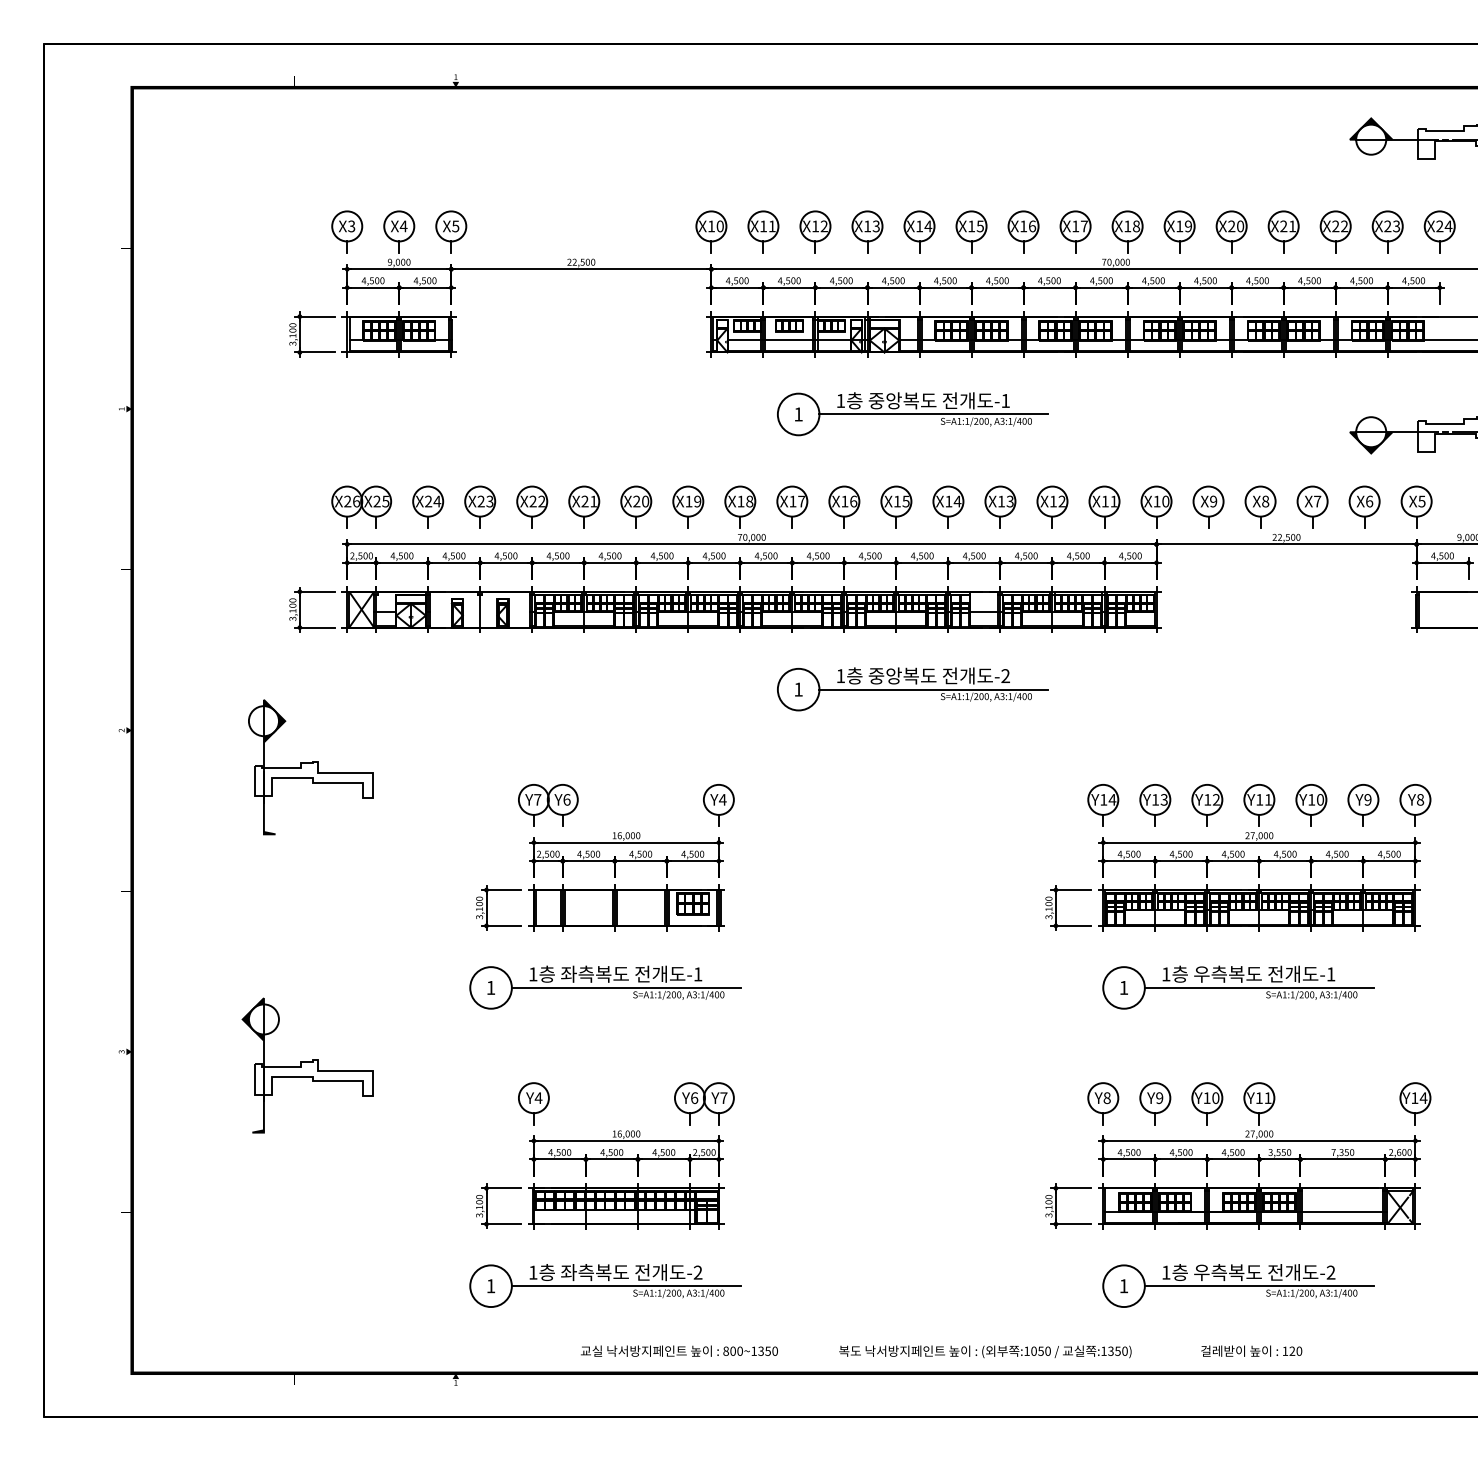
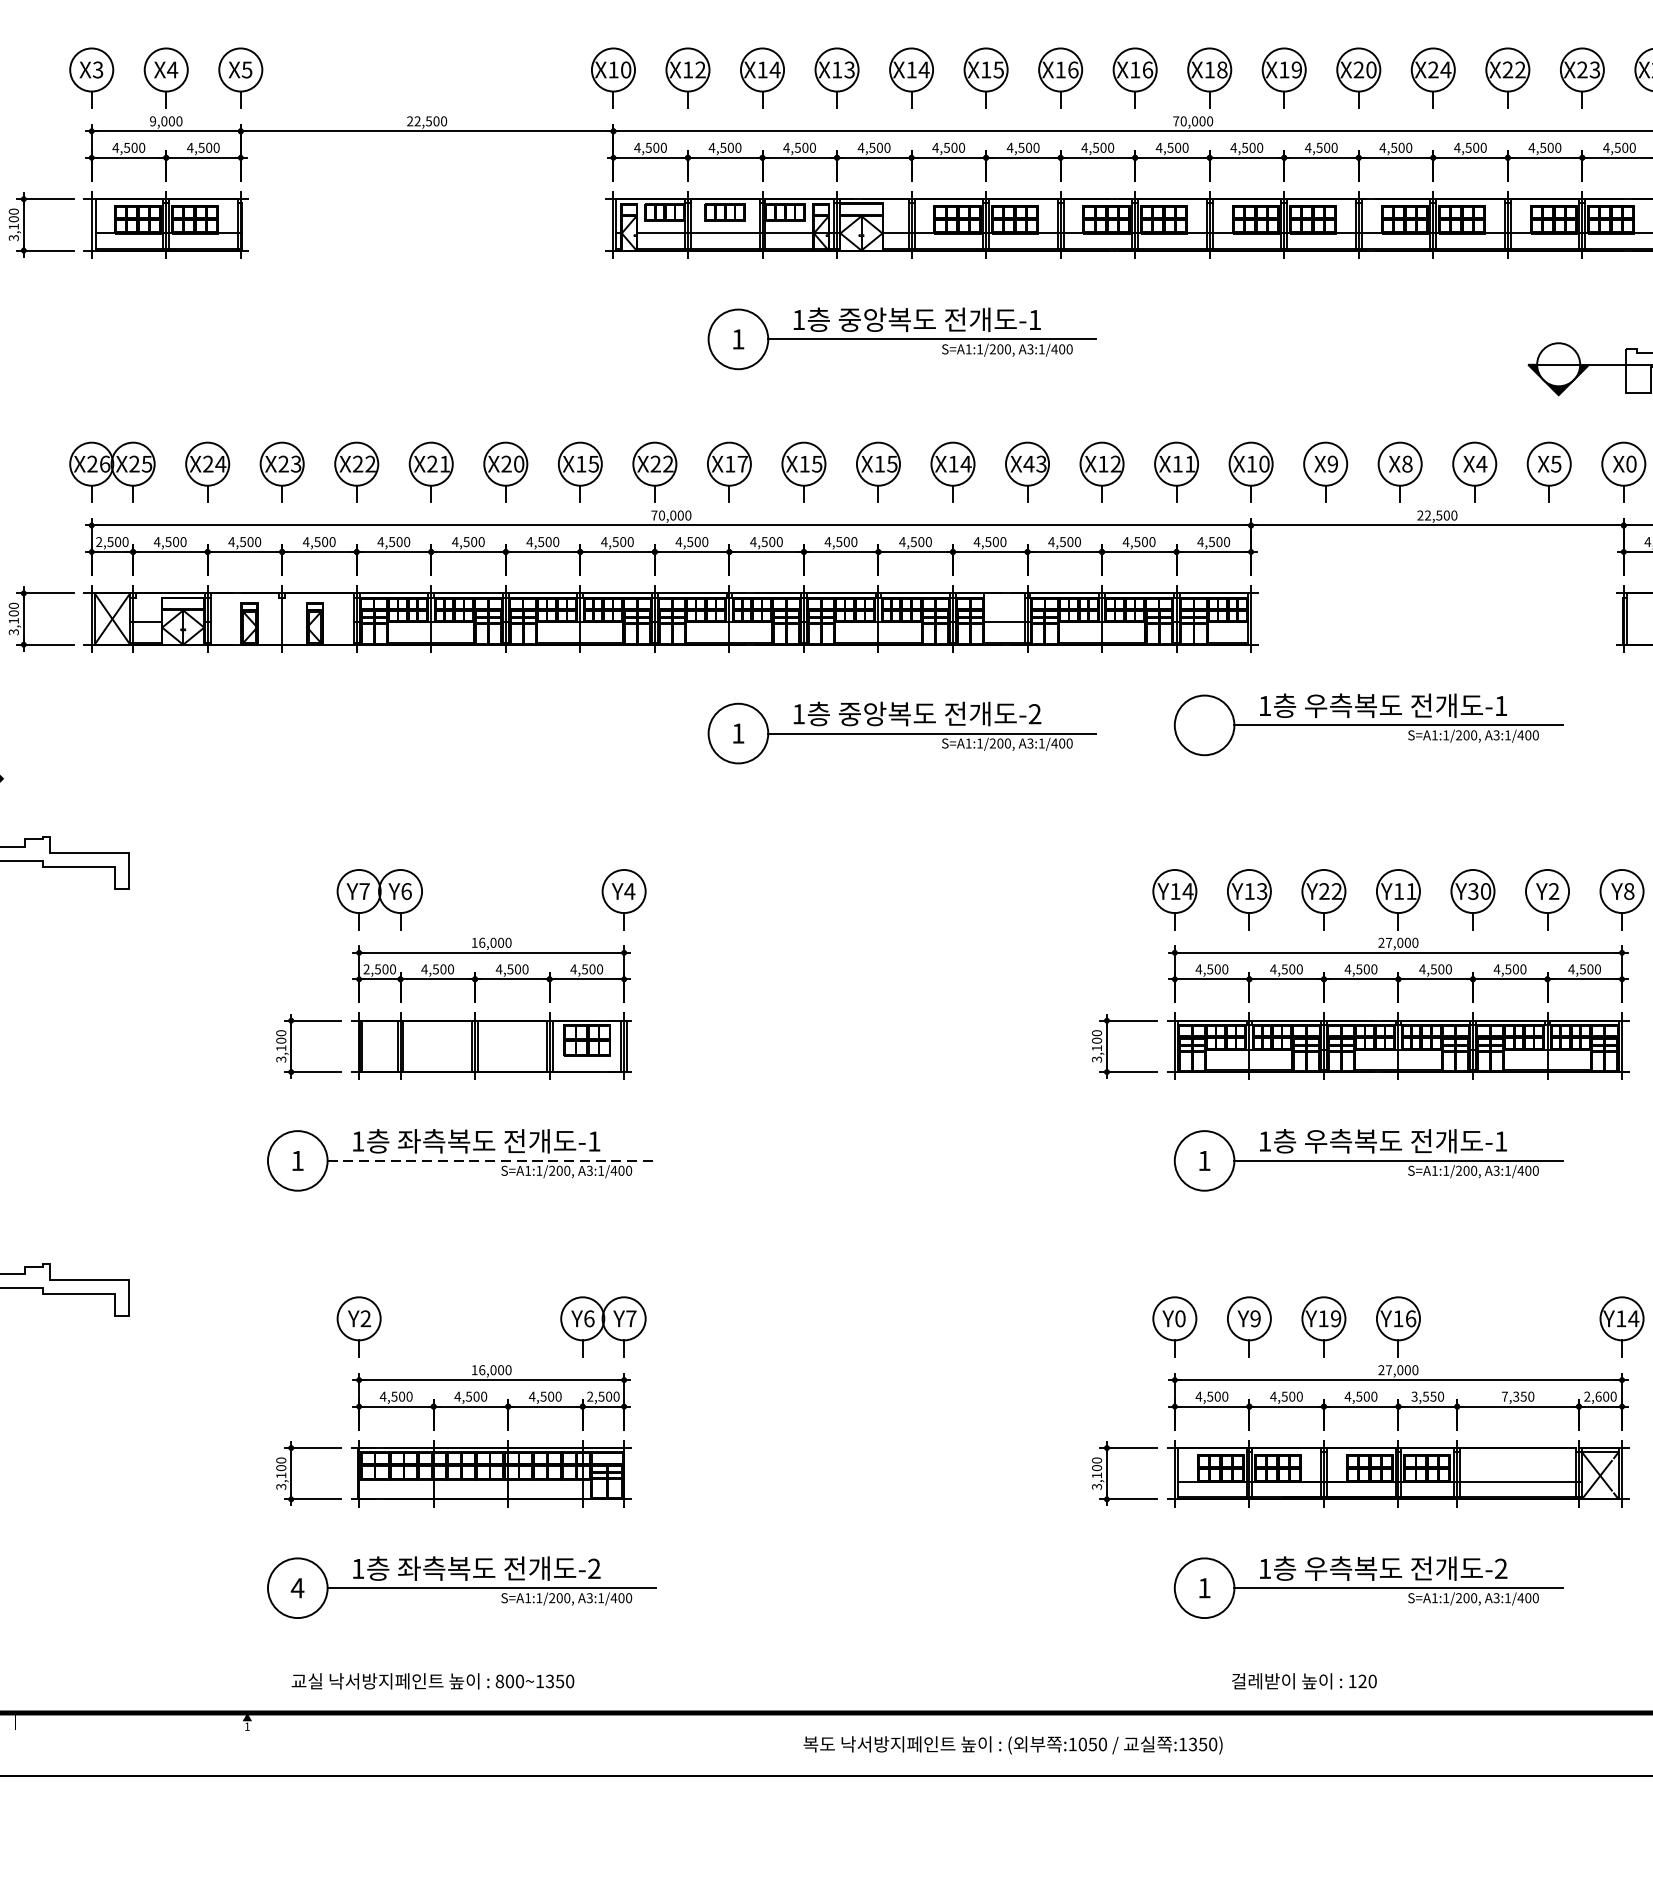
text: (771, 225) -> (699, 68), X11 -> X12
text: (824, 226) -> (775, 70), X12 -> X14
text: (1084, 226) -> (1147, 70), X17 -> X16
text: (1292, 226) -> (1445, 70), X21 -> X24
text: (697, 501) -> (593, 464), X19 -> X15
text: (745, 501) -> (662, 464), X18 -> X22
text: (853, 501) -> (817, 464), X16 -> X15
text: (1001, 501) -> (1029, 464), X13 -> X43
text: (1317, 501) -> (1481, 464), X7 -> X4
text: (1369, 501) -> (1556, 464), X6 -> X5
text: (1421, 501) -> (1630, 464), X5 -> X0
part: (1238, 683) -> (1368, 724), added
text: (1207, 799) -> (1324, 890), Y12 -> Y22
text: (1311, 799) -> (1473, 890), Y10 -> Y30
text: (1367, 799) -> (1553, 890), Y9 -> Y2
line: (626, 987) -> (491, 1160), solid -> dashed
text: (538, 1097) -> (365, 1317), Y4 -> Y2
text: (1215, 1097) -> (1335, 1317), Y10 -> Y19
text: (1106, 1098) -> (1179, 1319), Y8 -> Y0
text: (1267, 1098) -> (1410, 1319), Y11 -> Y16
text: (490, 1286) -> (296, 1588), 1 -> 4
text: (679, 1350) -> (433, 1680), moved
text: (1251, 1350) -> (1304, 1680), moved
text: (985, 1351) -> (1013, 1744), moved

